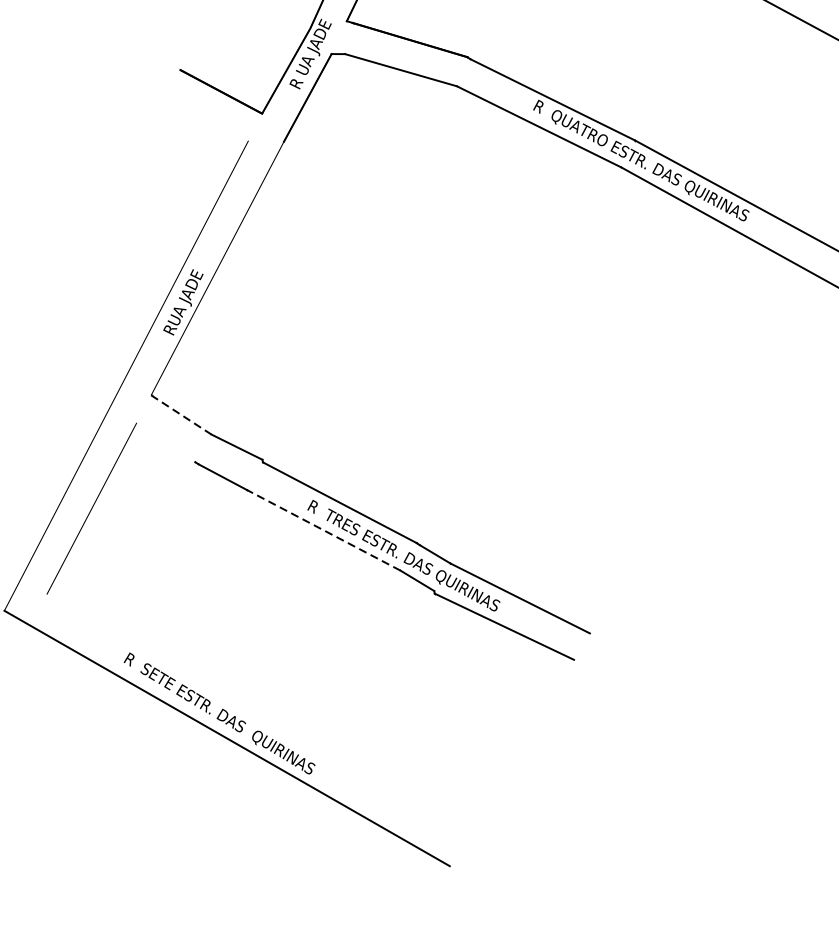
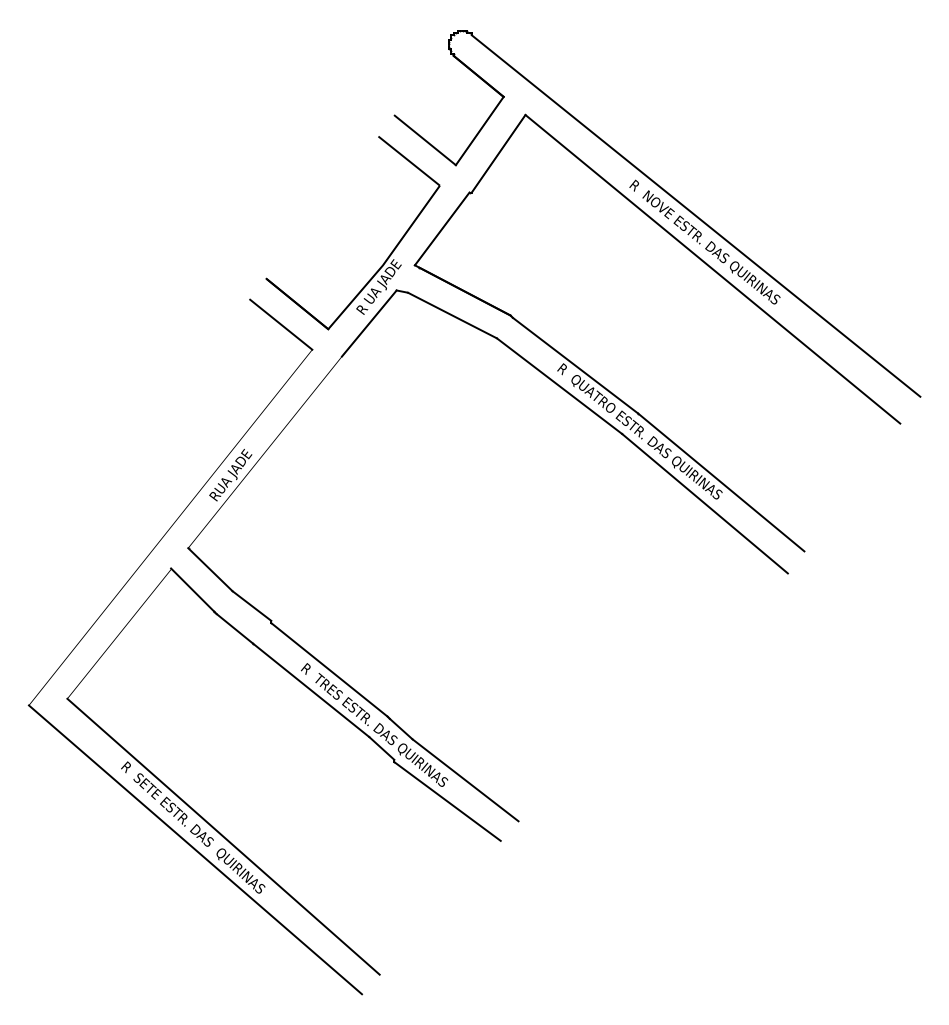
line: (207, 118) -> (281, 324), added
line: (181, 414) -> (210, 569), dashed -> solid
line: (165, 441) -> (192, 589), added
line: (323, 530) -> (311, 690), dashed -> solid
line: (256, 716) -> (223, 836), added

